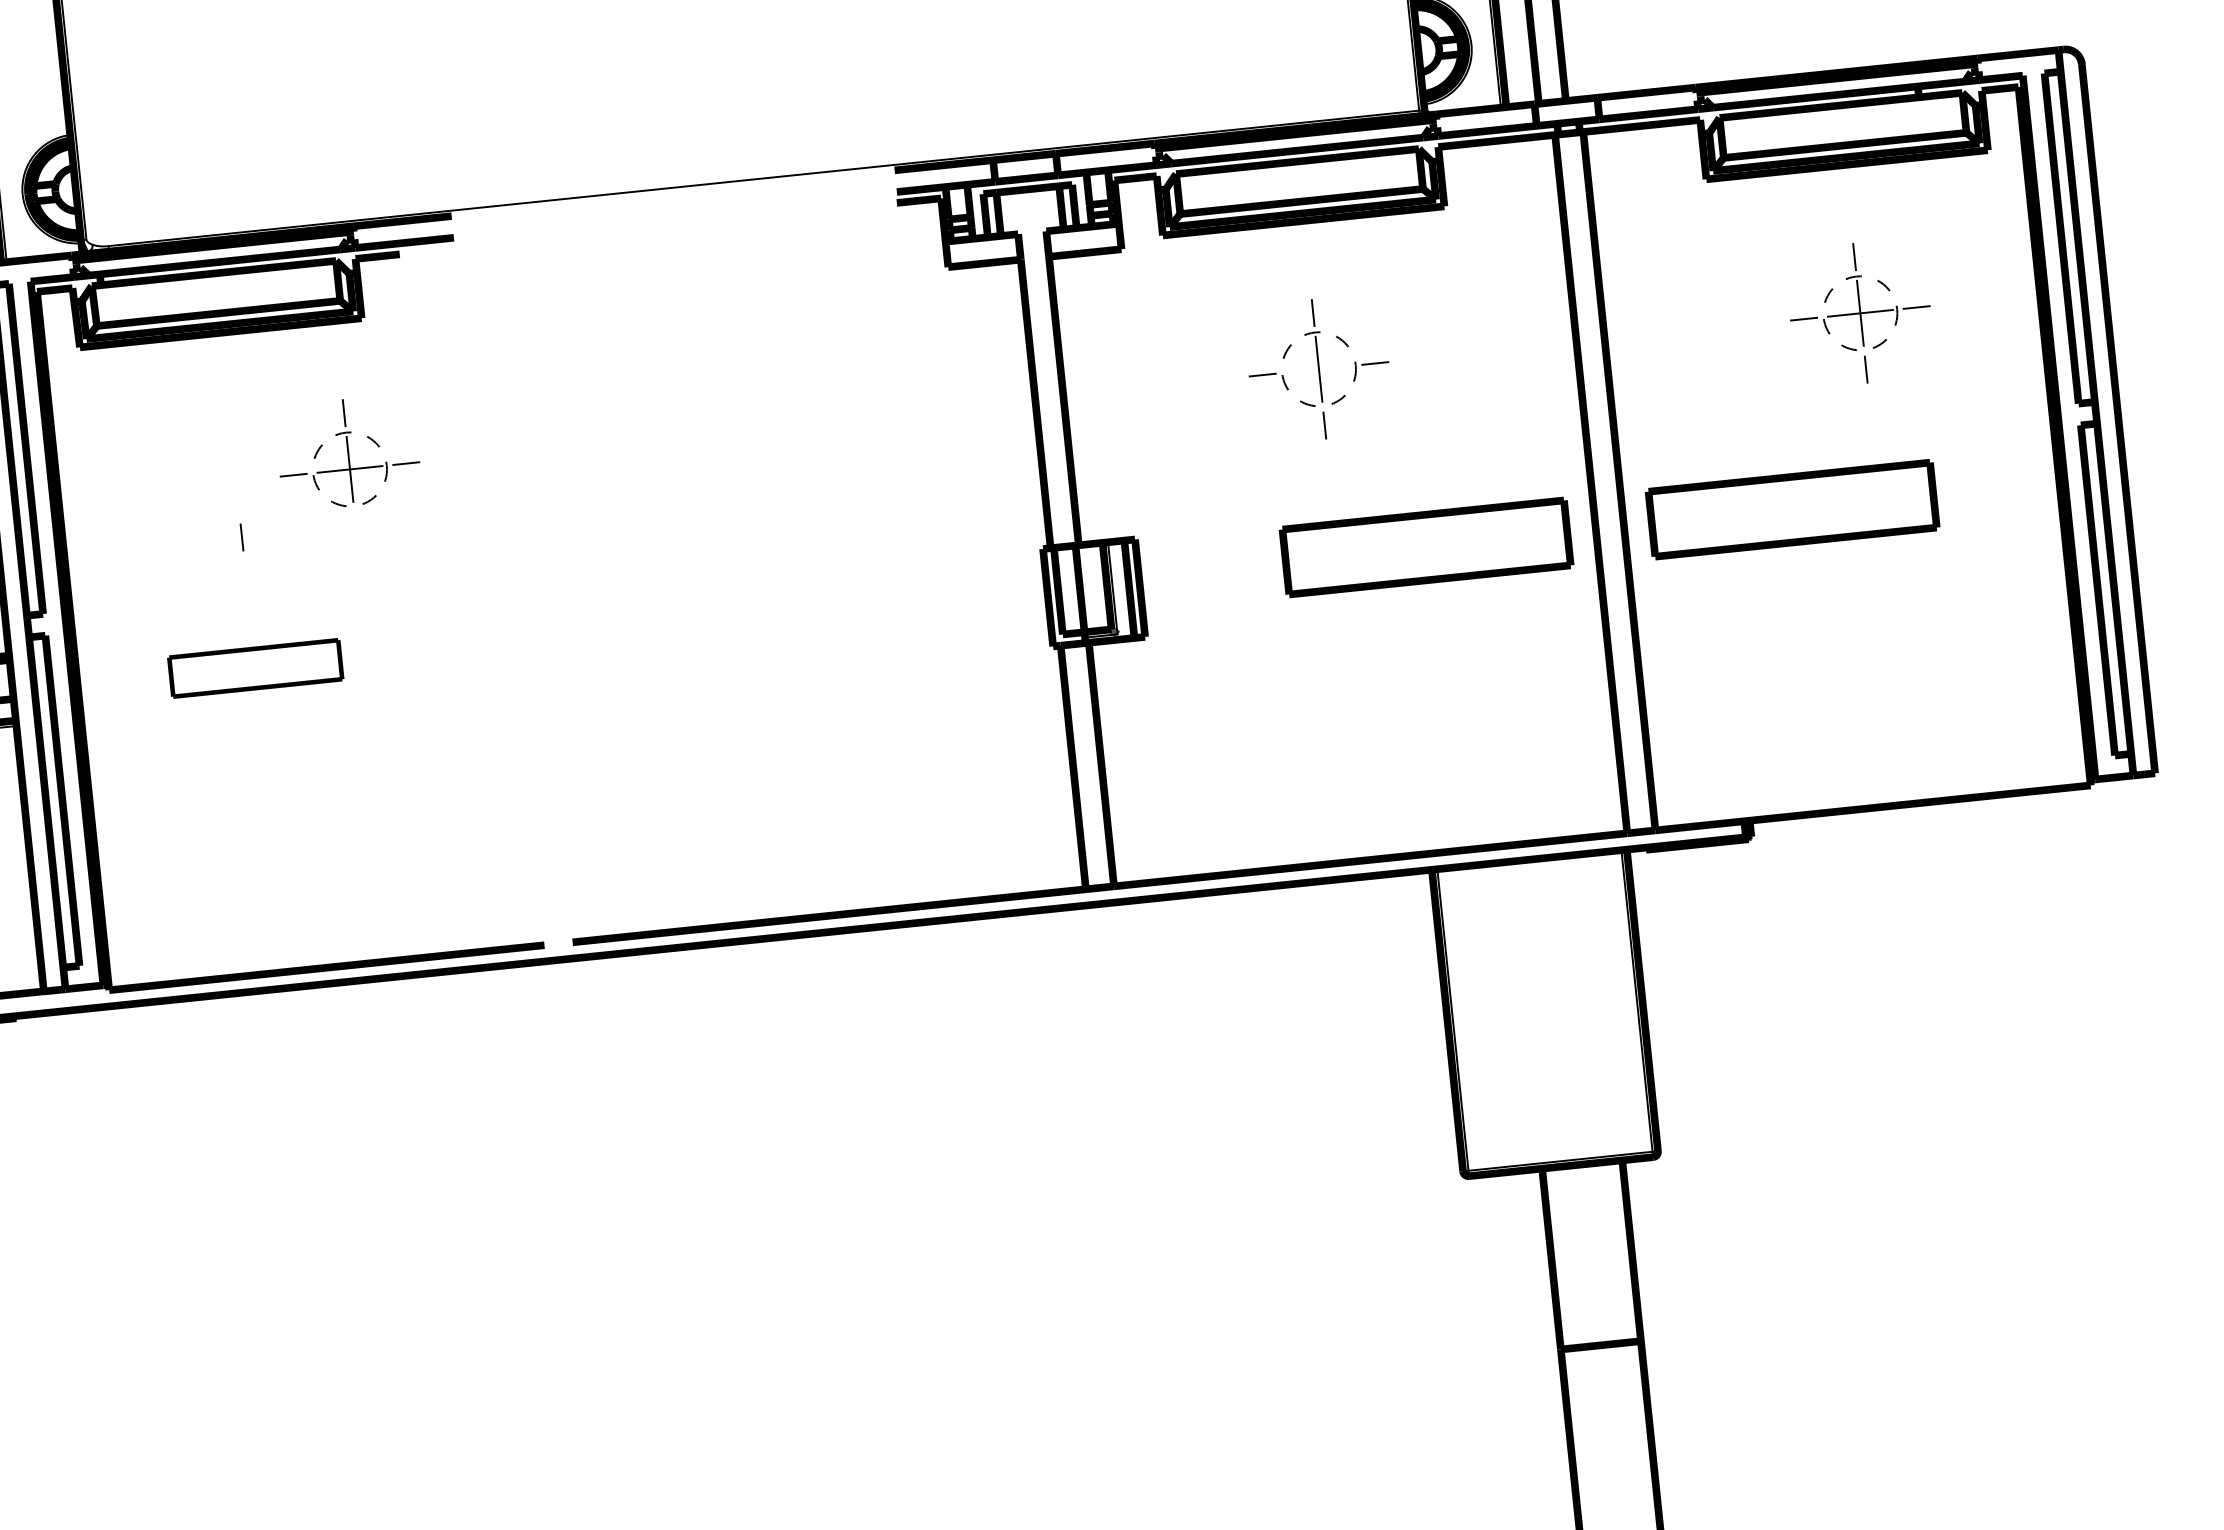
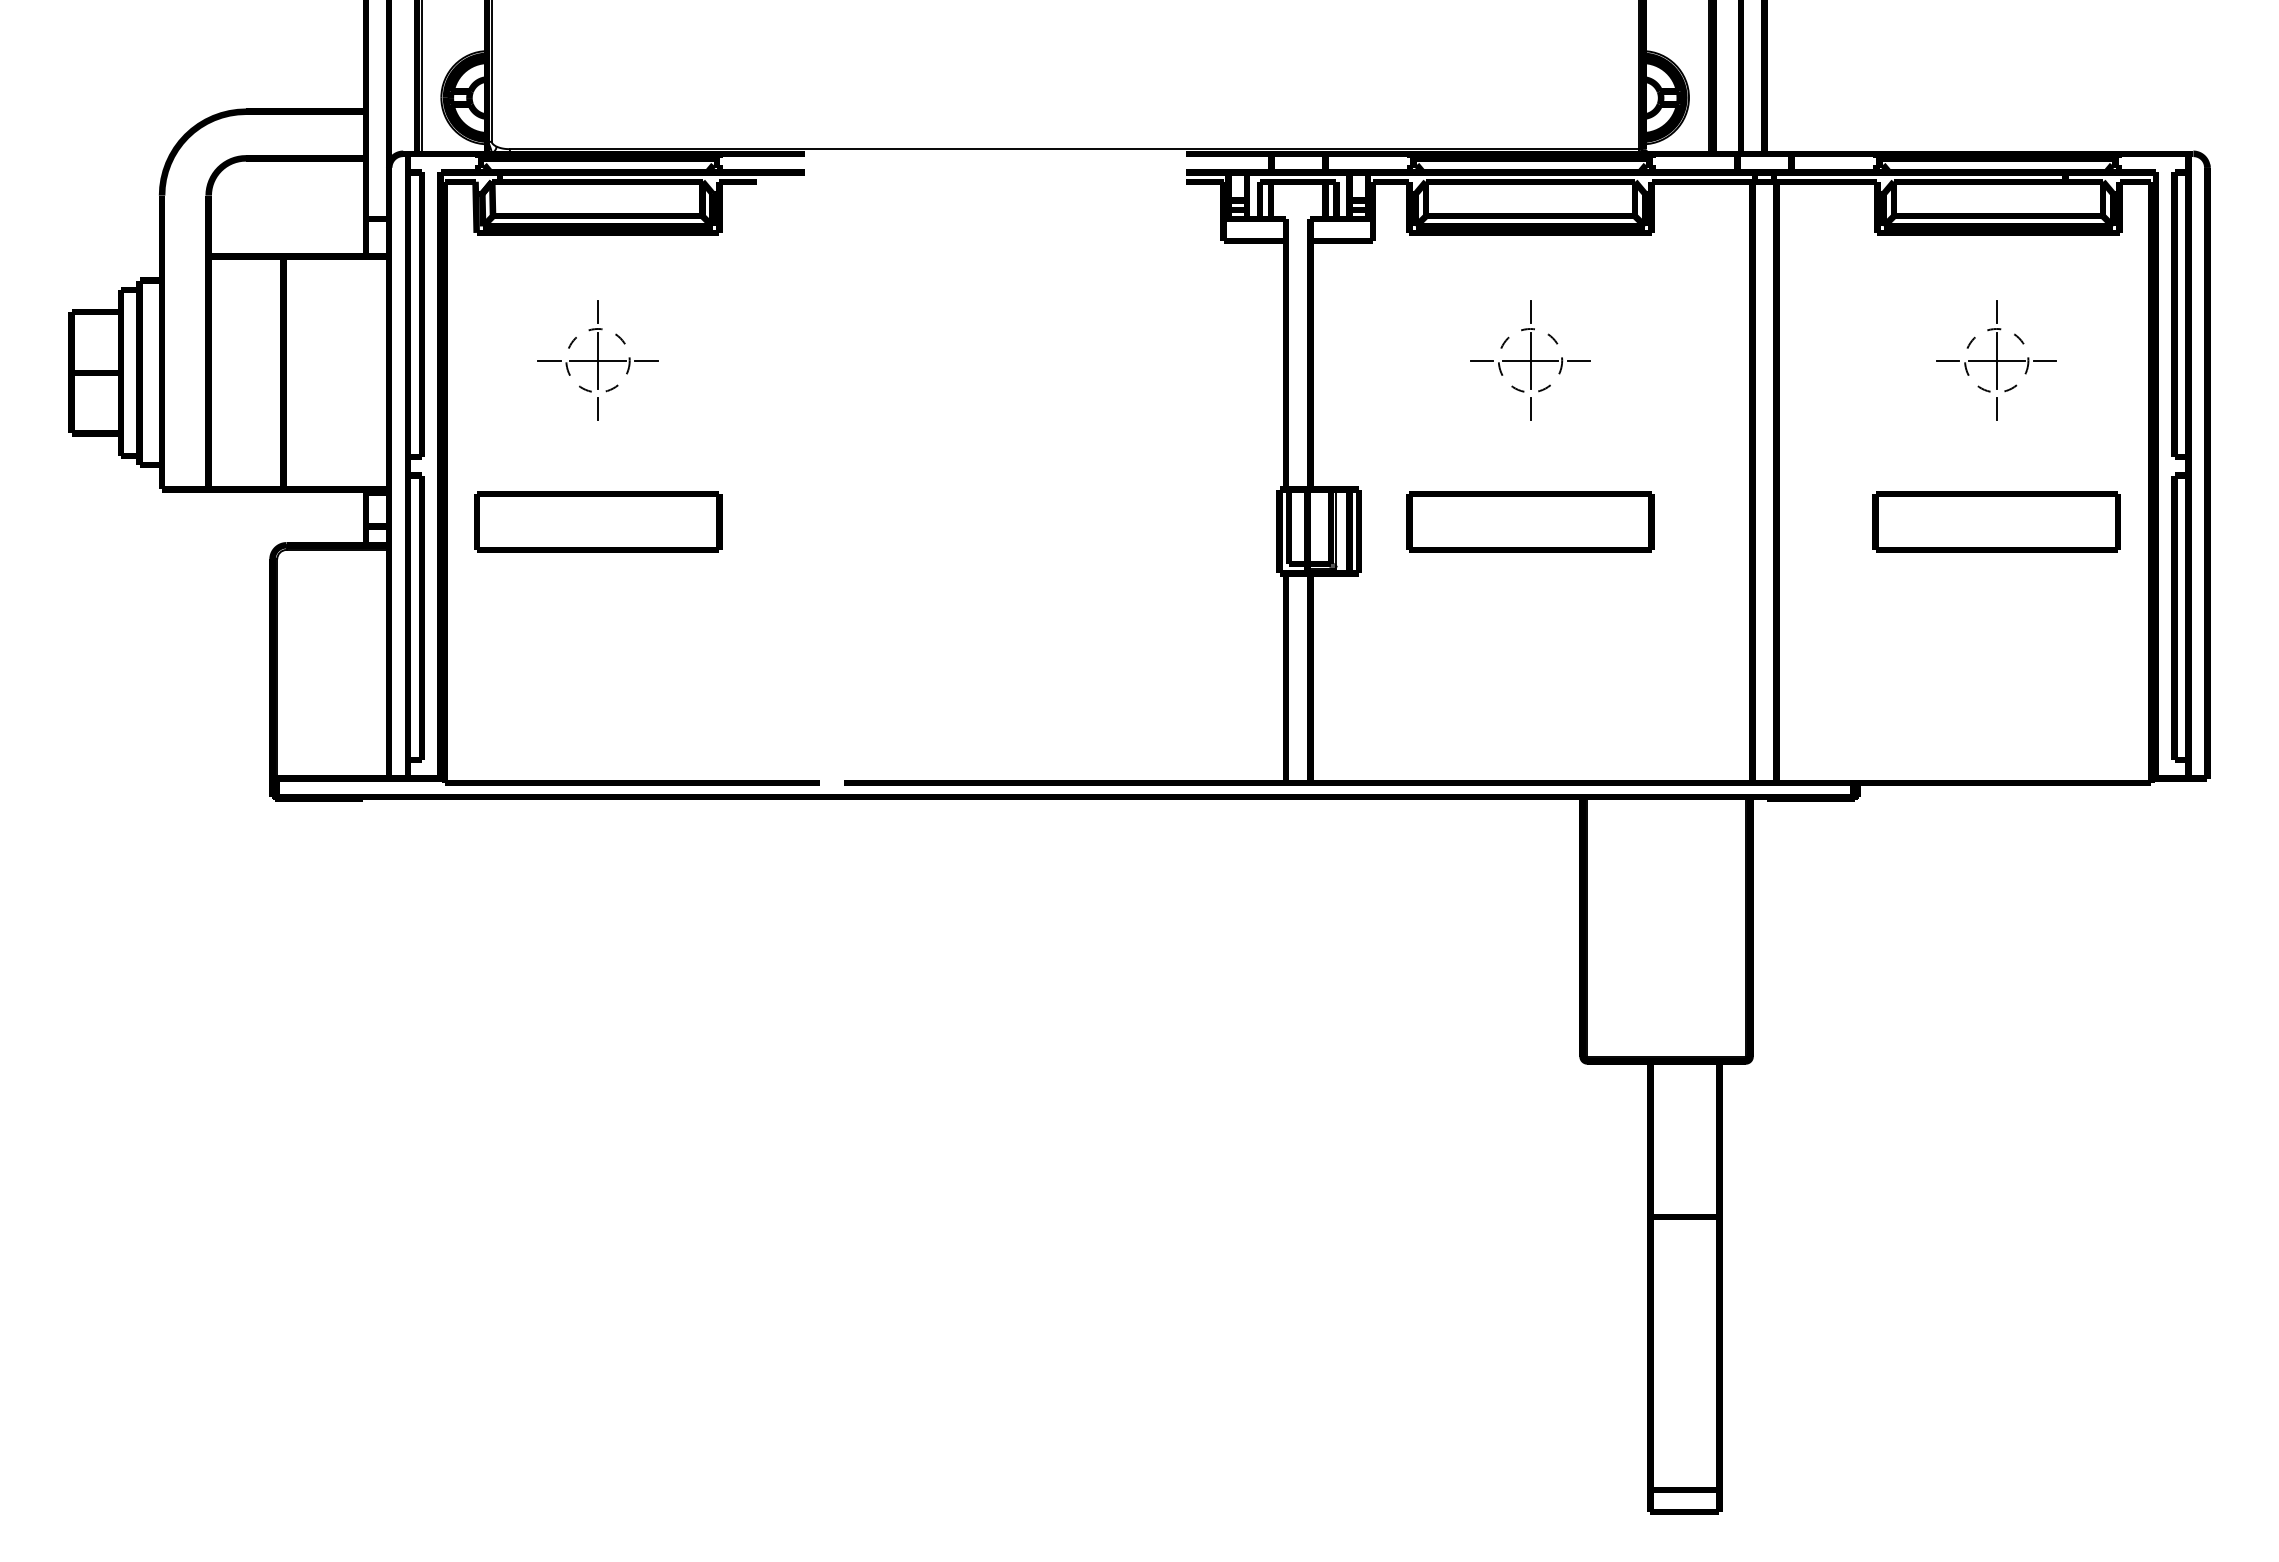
line: (1318, 369) -> (1530, 360), added
part: (347, 453) -> (597, 346), moved
part: (1792, 509) -> (1996, 521), moved
part: (1426, 546) -> (1530, 521), moved
part: (256, 667) -> (598, 521), size x1.67

